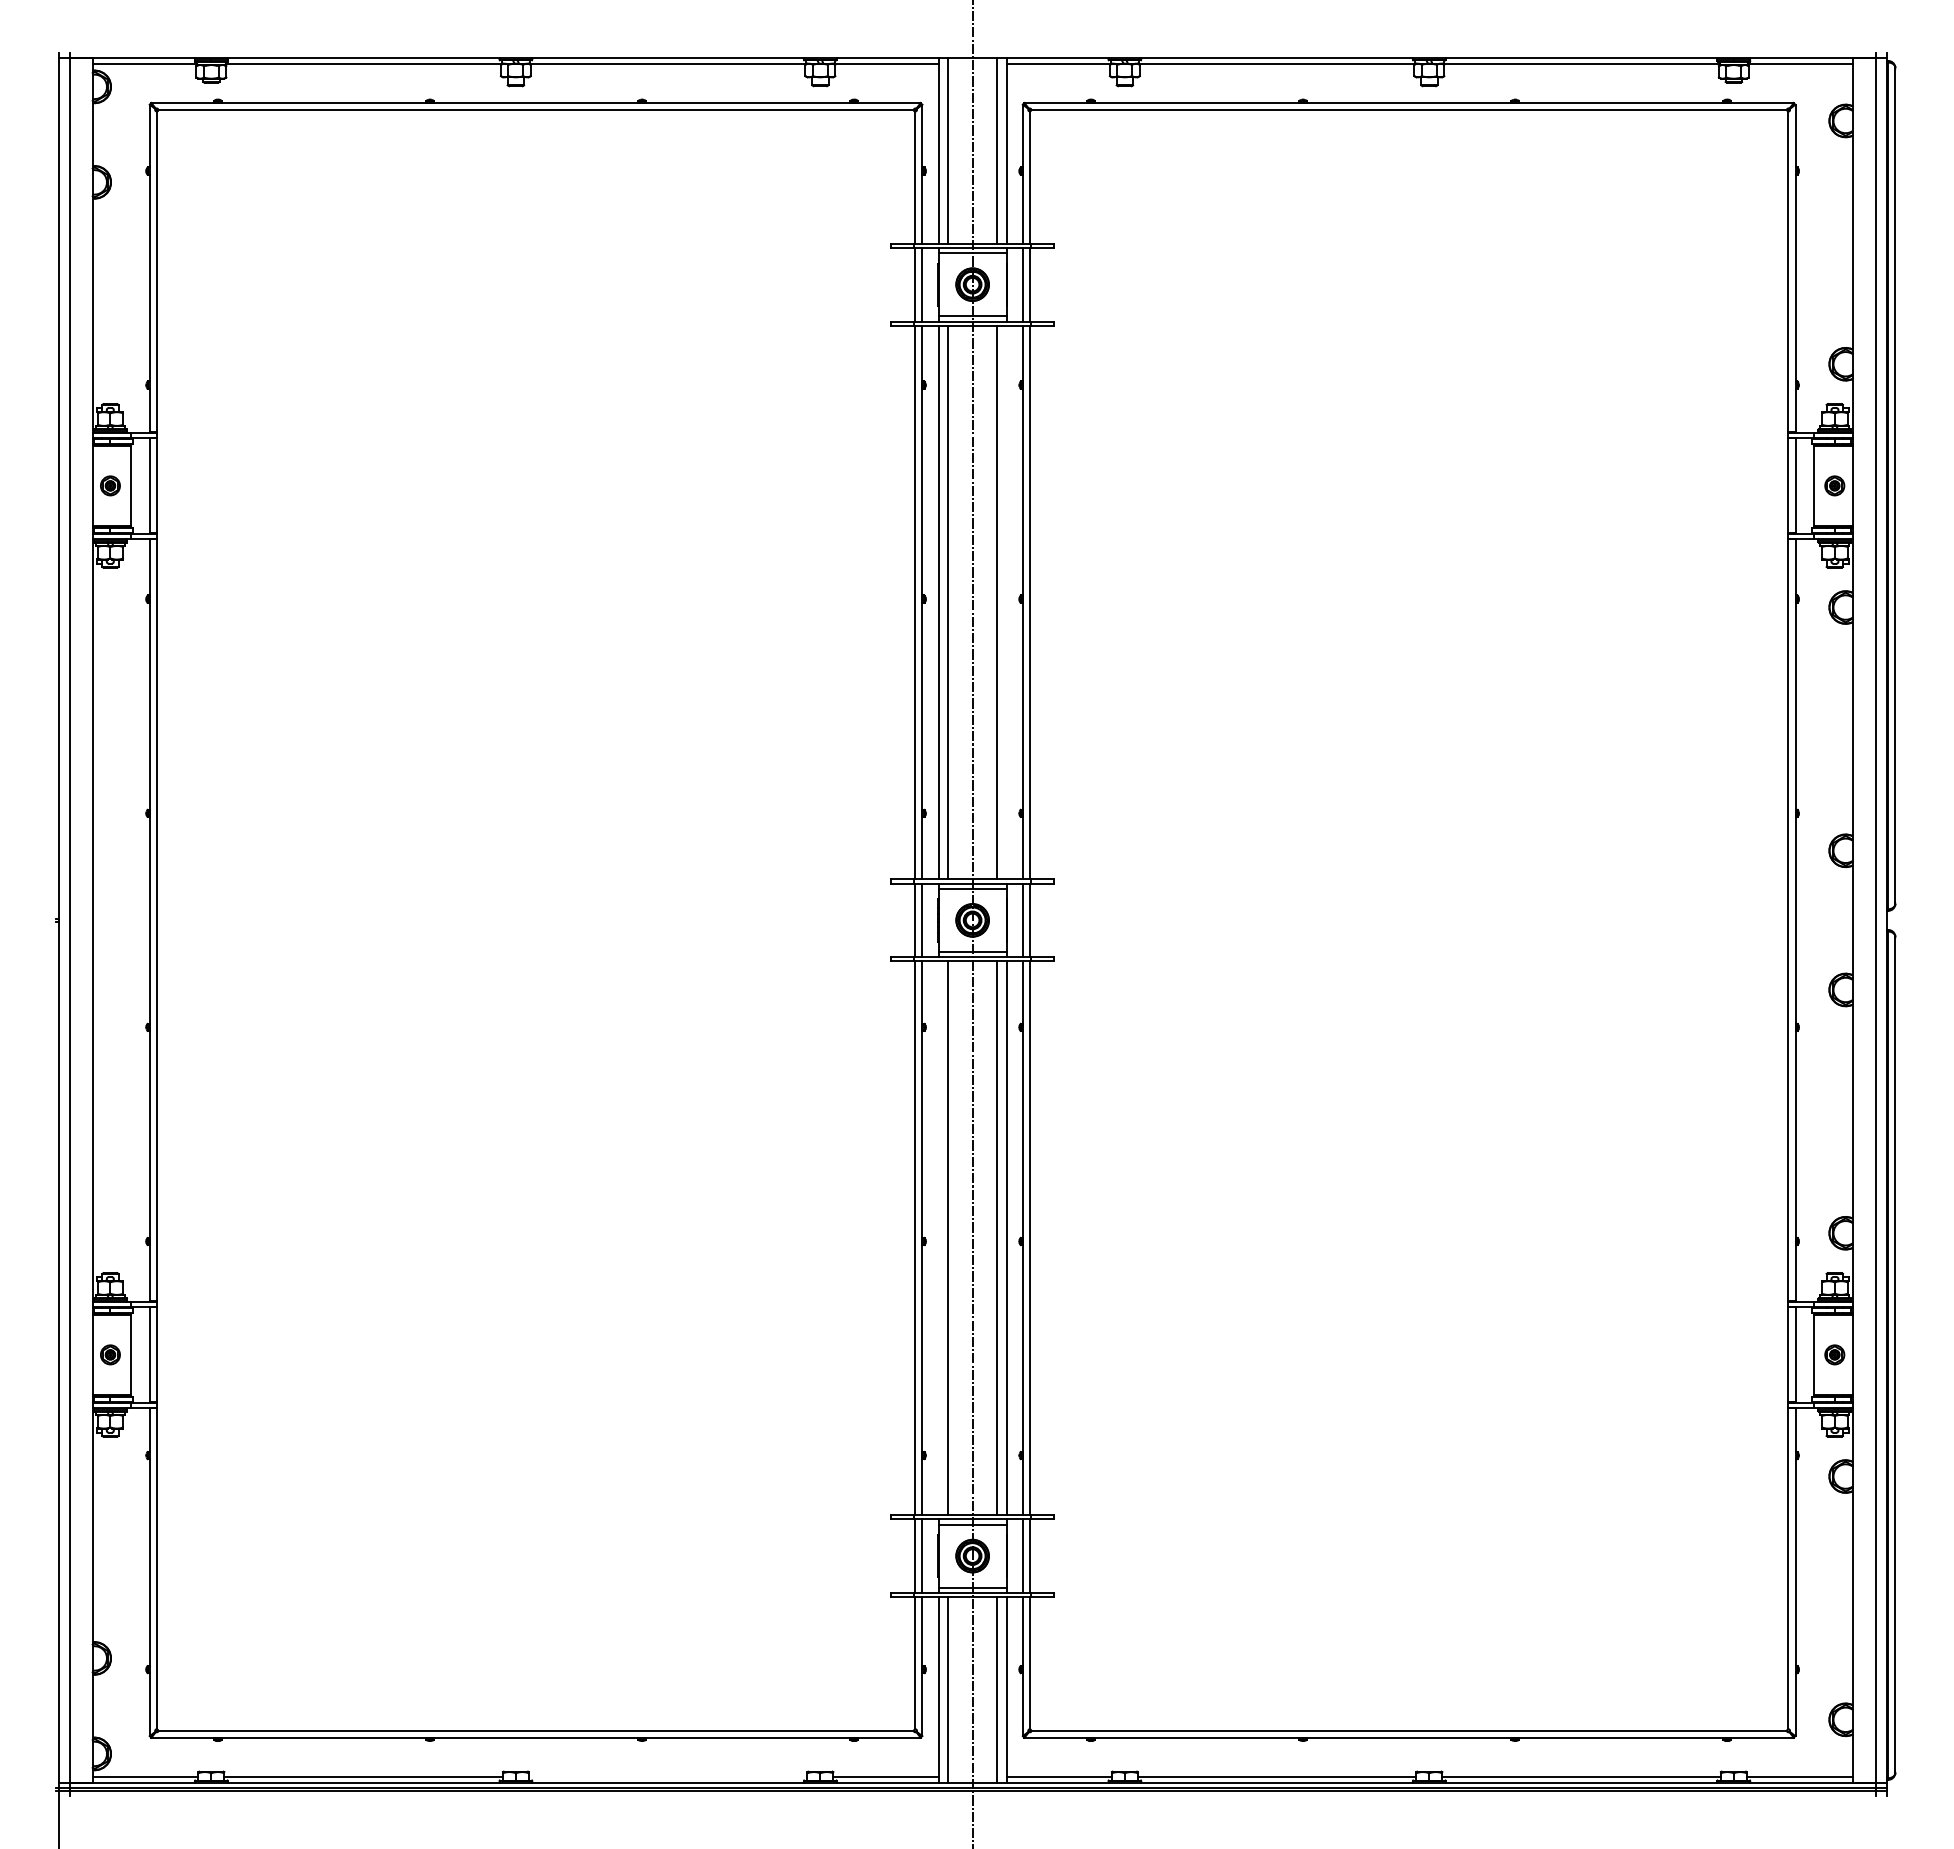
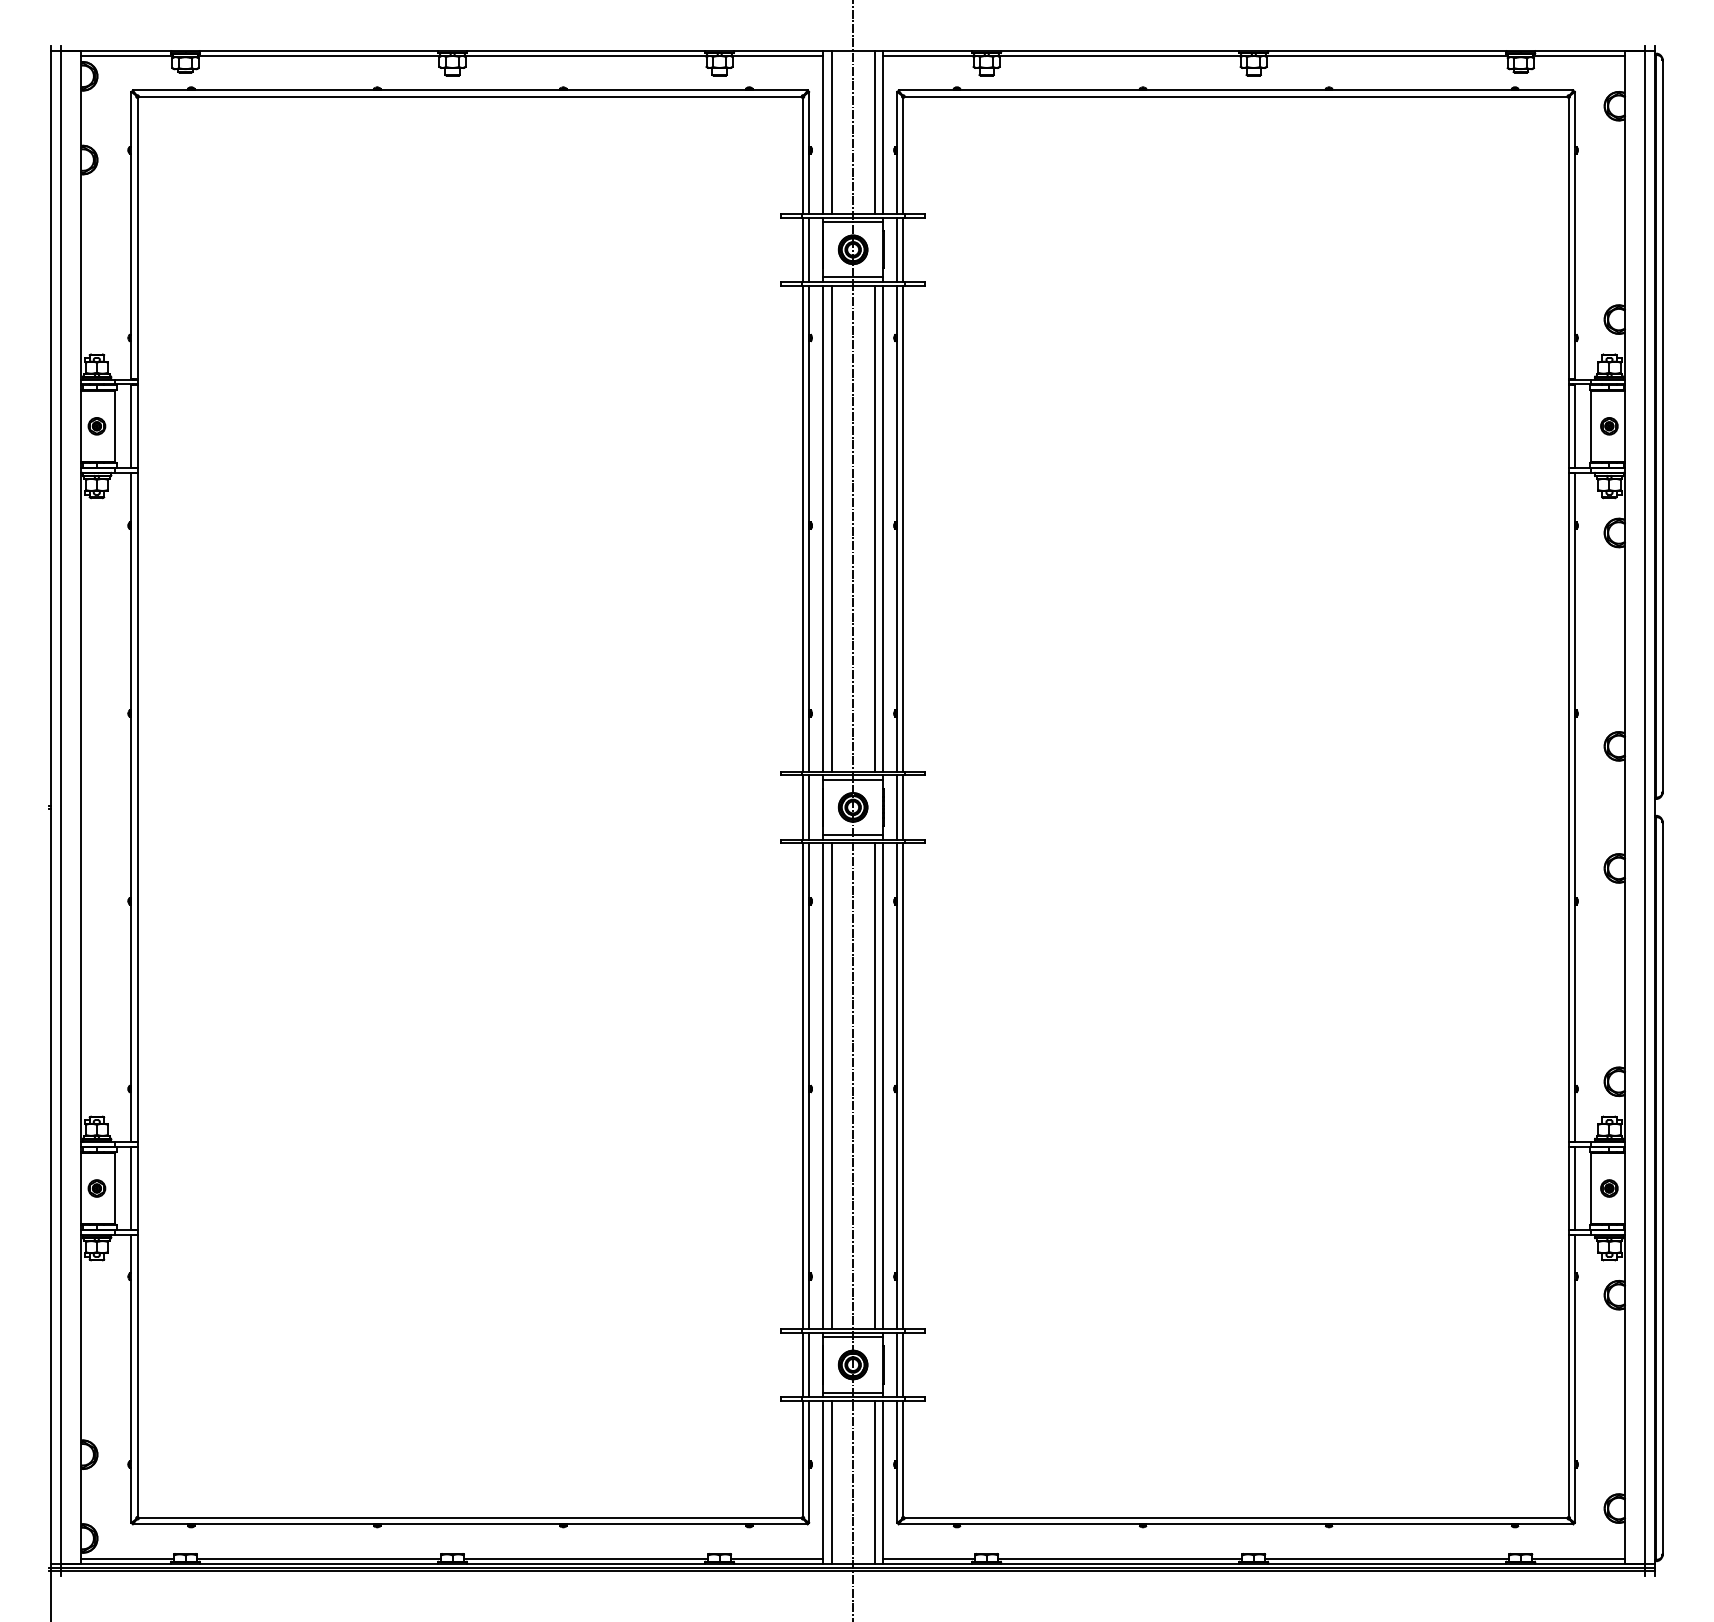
line: (1006, 602) -> (882, 528), added
line: (938, 1238) -> (823, 1086), added
line: (667, 1777) -> (585, 1559), added

